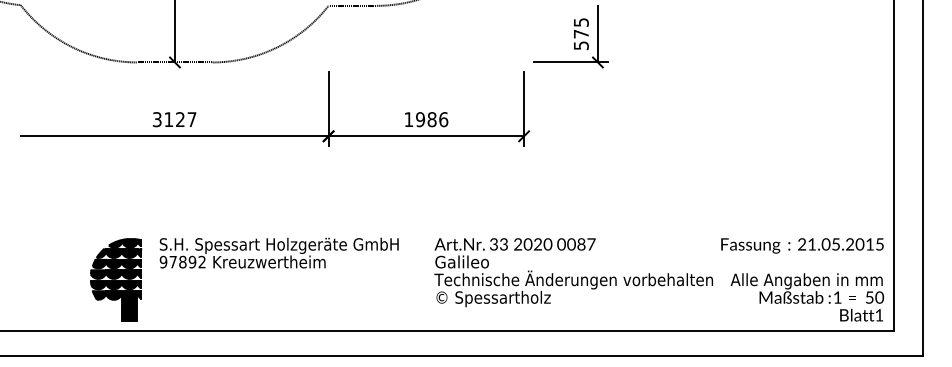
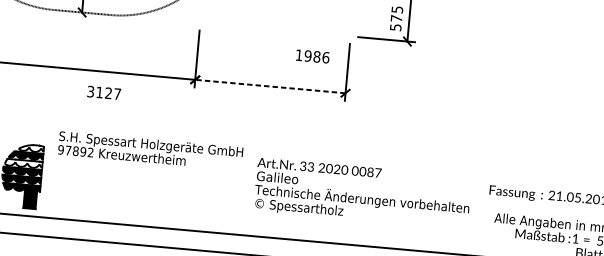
text: (174, 119) -> (104, 92), moved
text: (426, 119) -> (312, 56), moved
line: (426, 136) -> (270, 86), solid -> dashed
fill: (124, 243) -> (30, 148), removed
text: (278, 252) -> (150, 150), moved
fill: (116, 263) -> (23, 163), removed
text: (573, 272) -> (362, 193), moved

